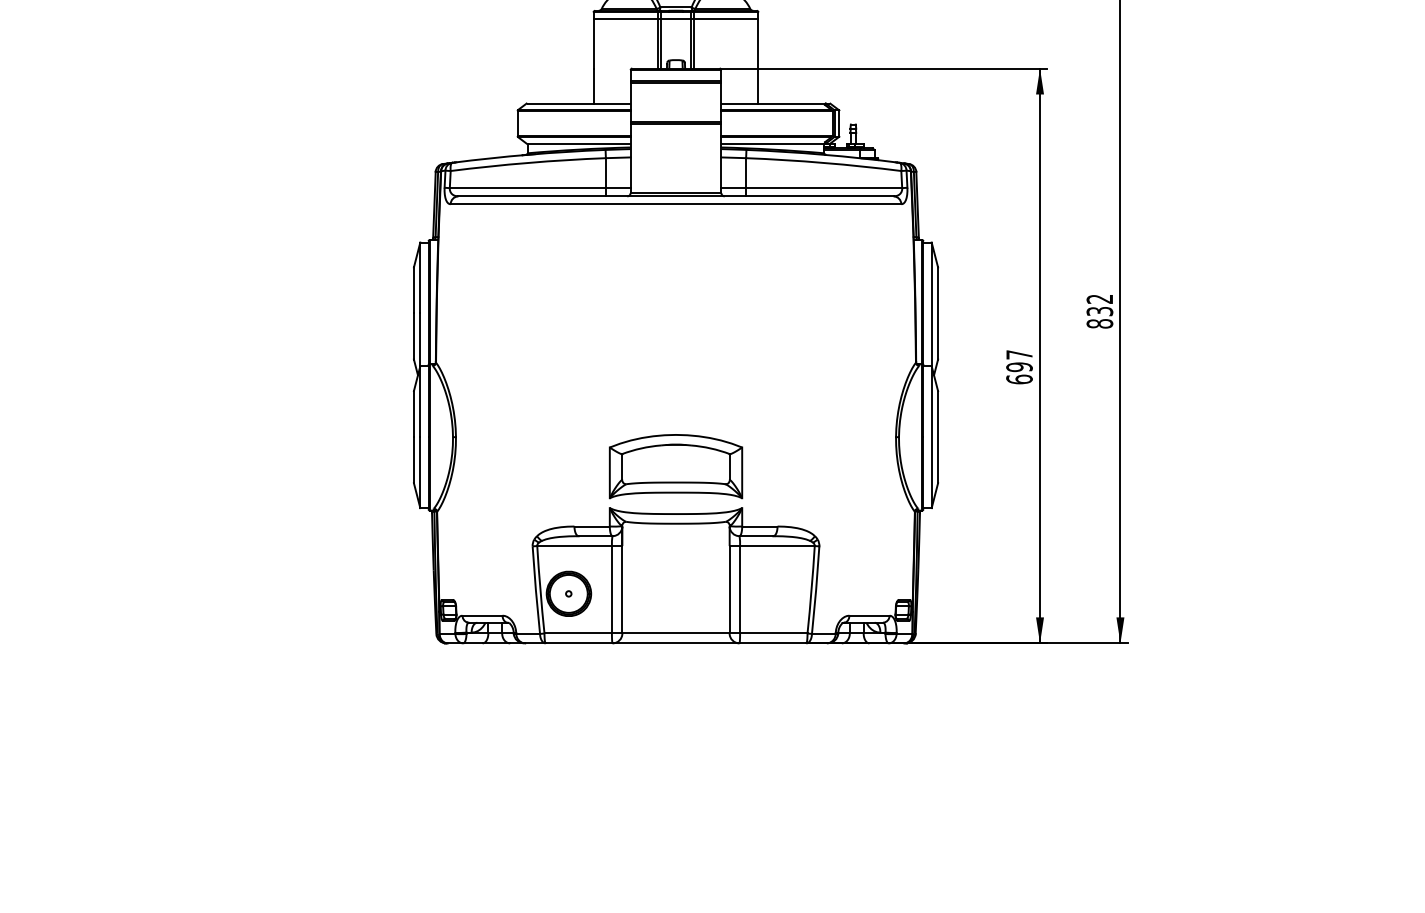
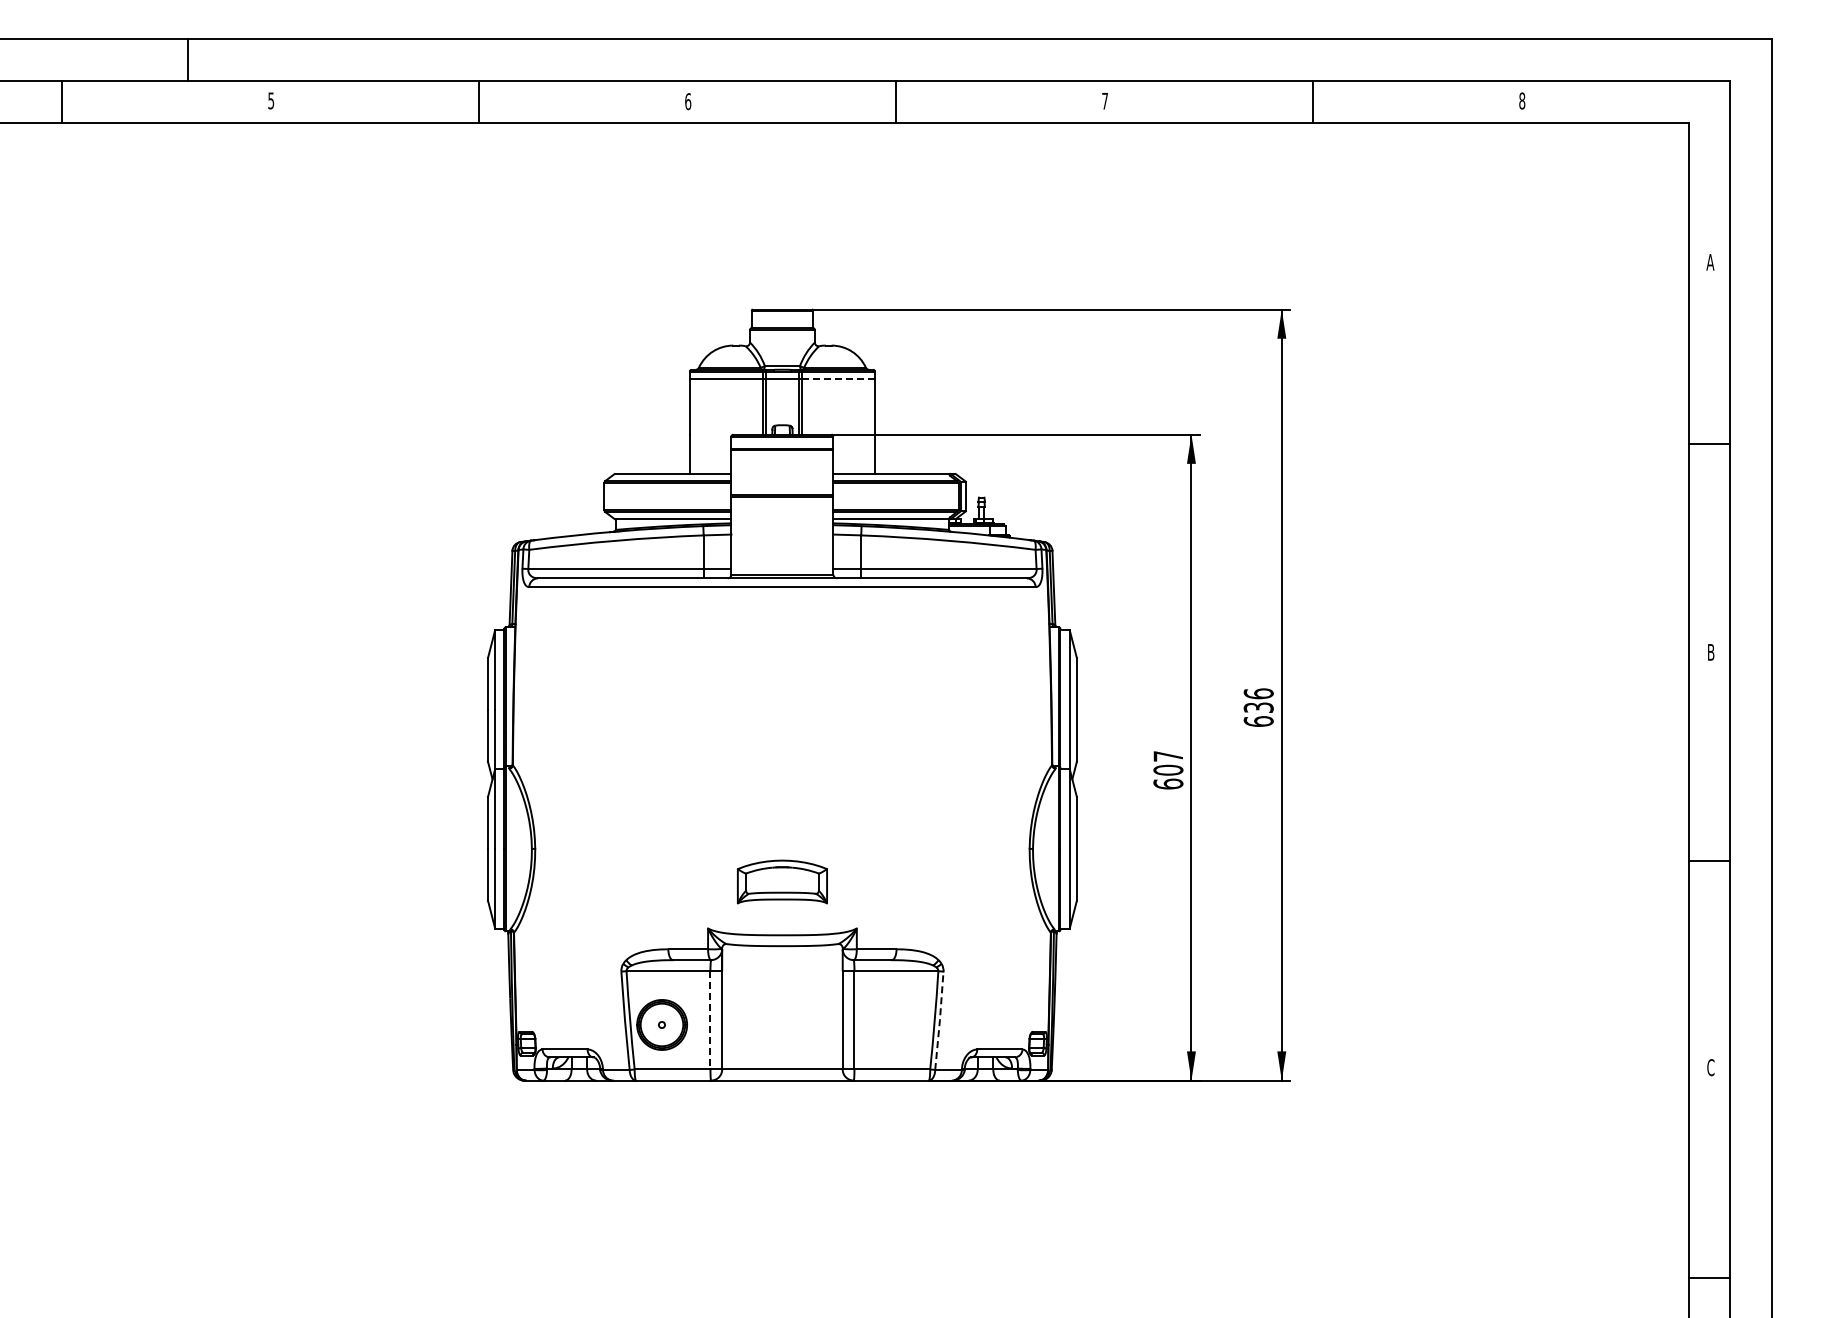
line: (726, 19) -> (839, 379), solid -> dashed
text: (1099, 311) -> (1258, 707), 832 -> 636
text: (1019, 366) -> (1168, 769), 697 -> 607
part: (676, 466) -> (782, 881), size x0.6
line: (611, 589) -> (710, 1020), solid -> dashed
line: (815, 589) -> (939, 1020), solid -> dashed

